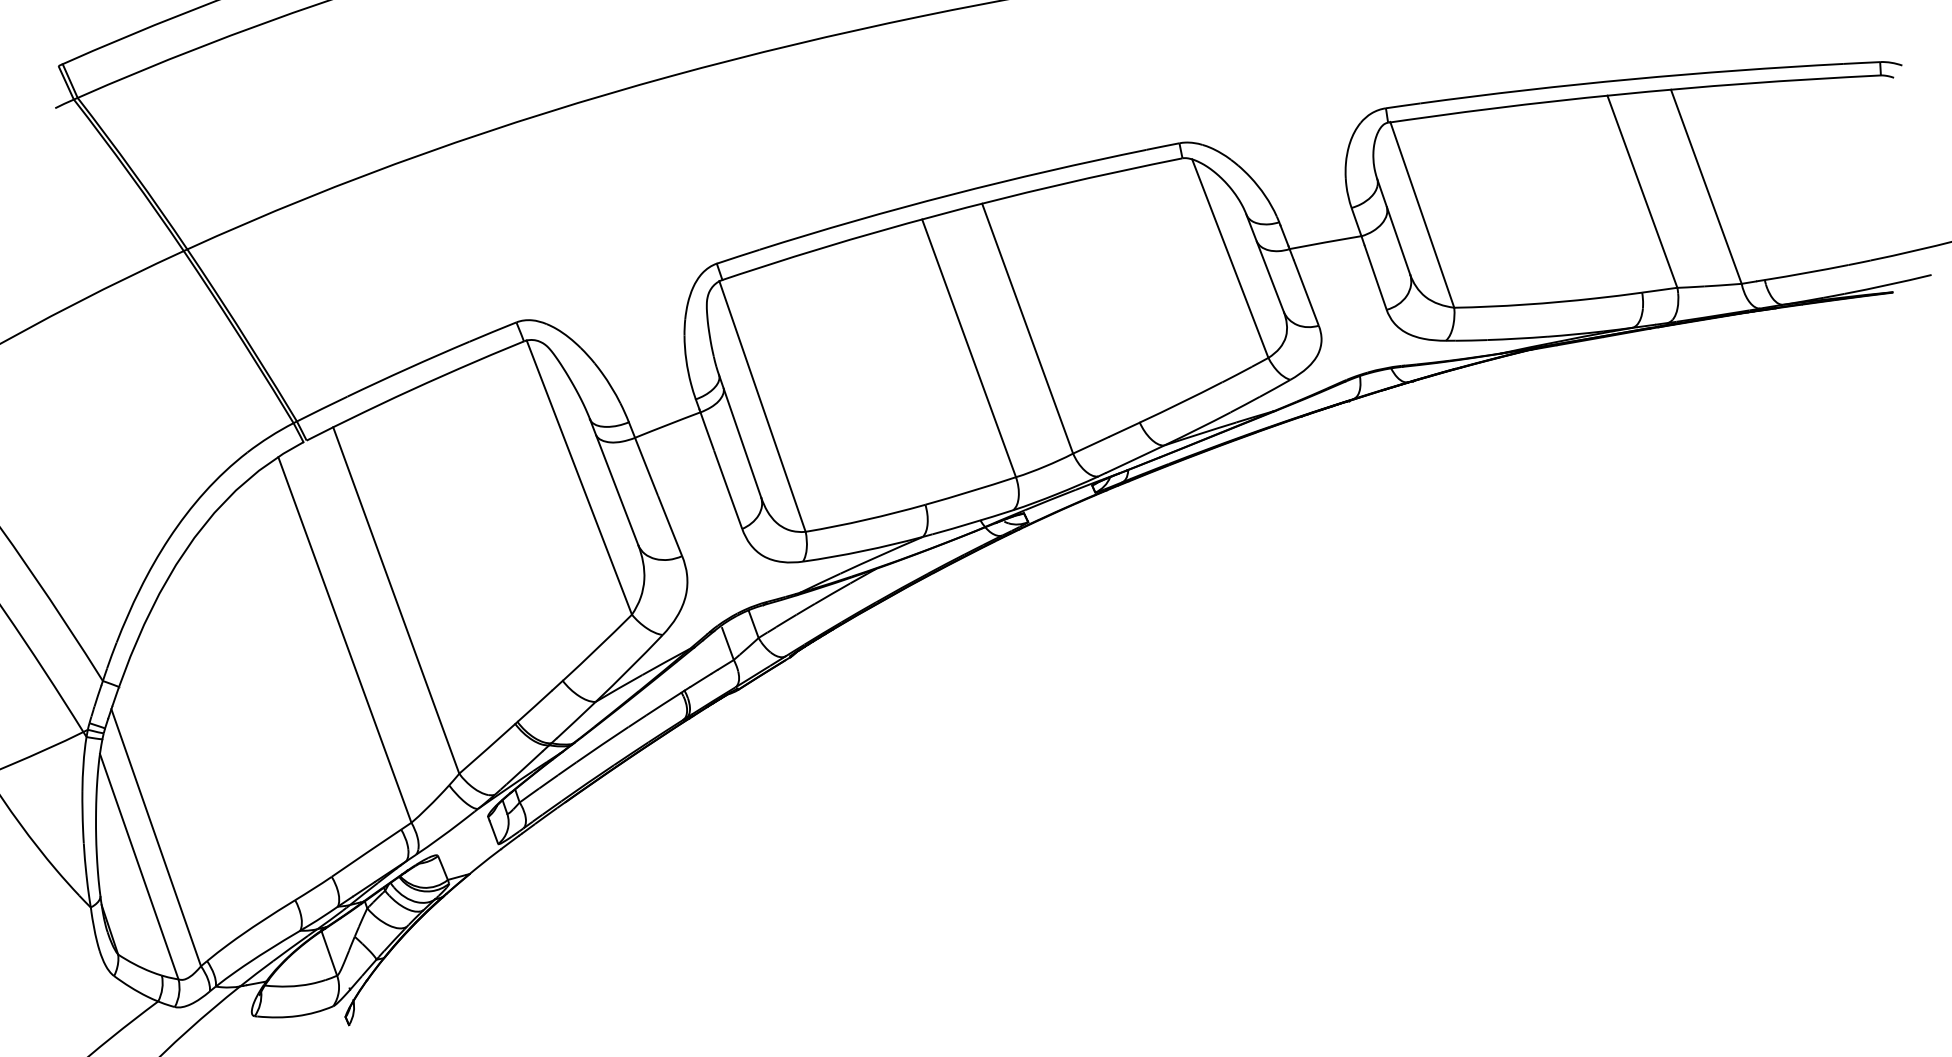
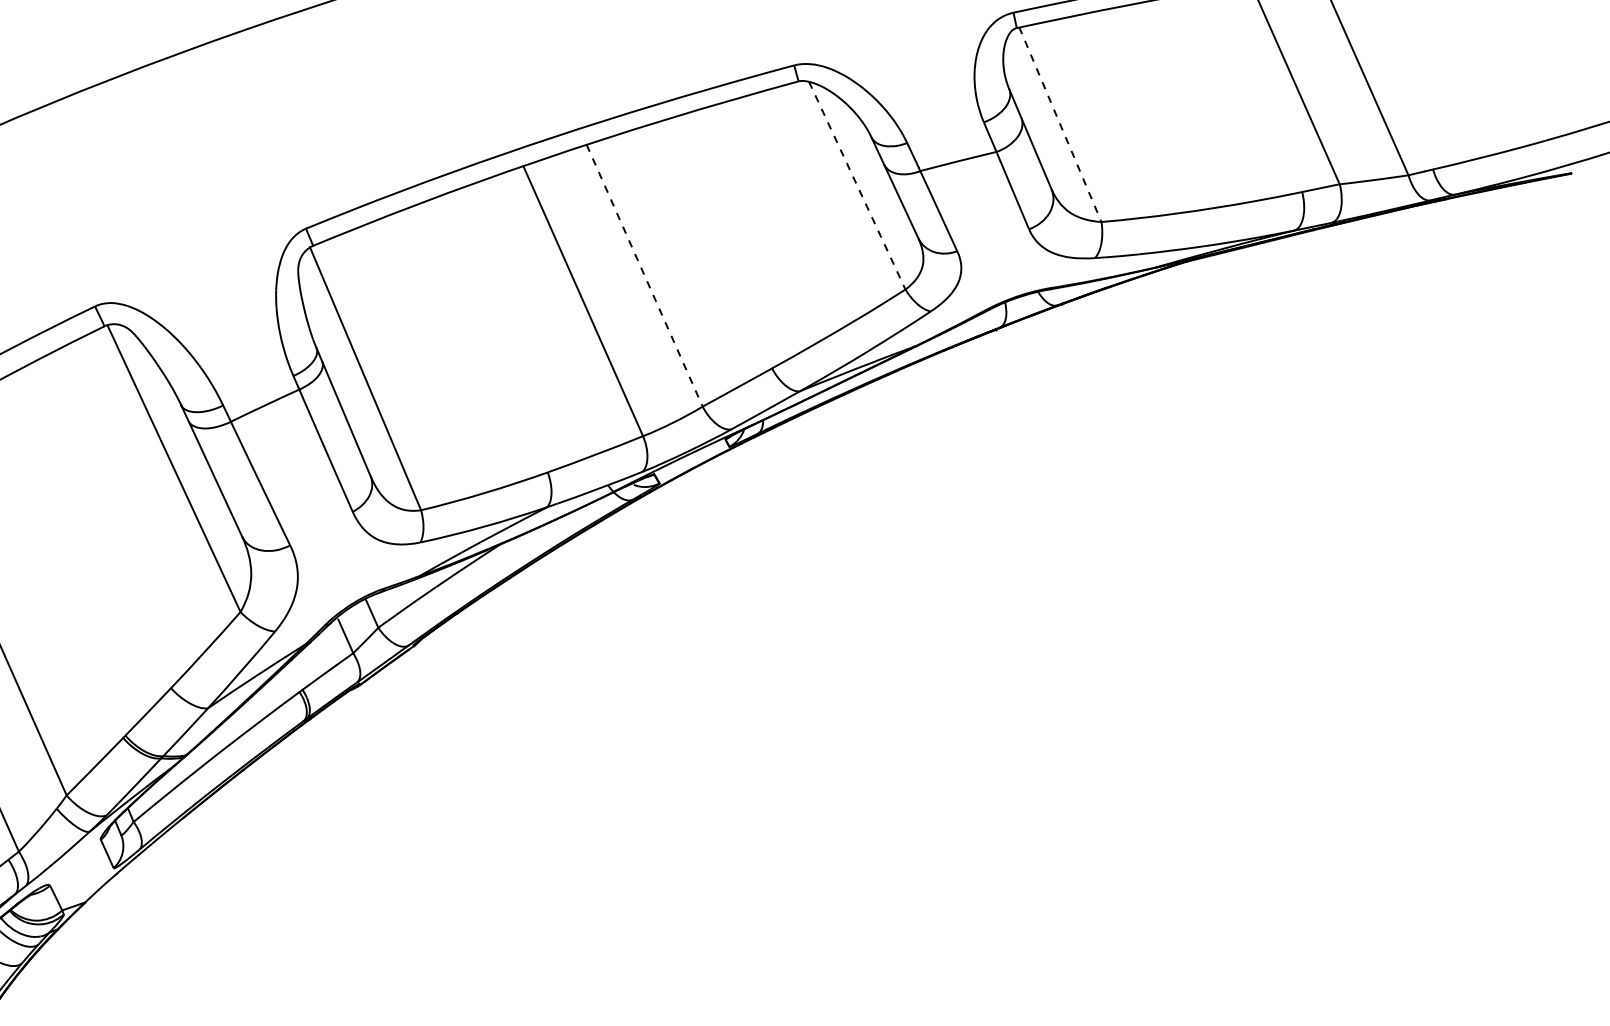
line: (1422, 215) -> (1060, 125), solid -> dashed
line: (1230, 259) -> (857, 186), solid -> dashed
line: (1027, 328) -> (644, 275), solid -> dashed

